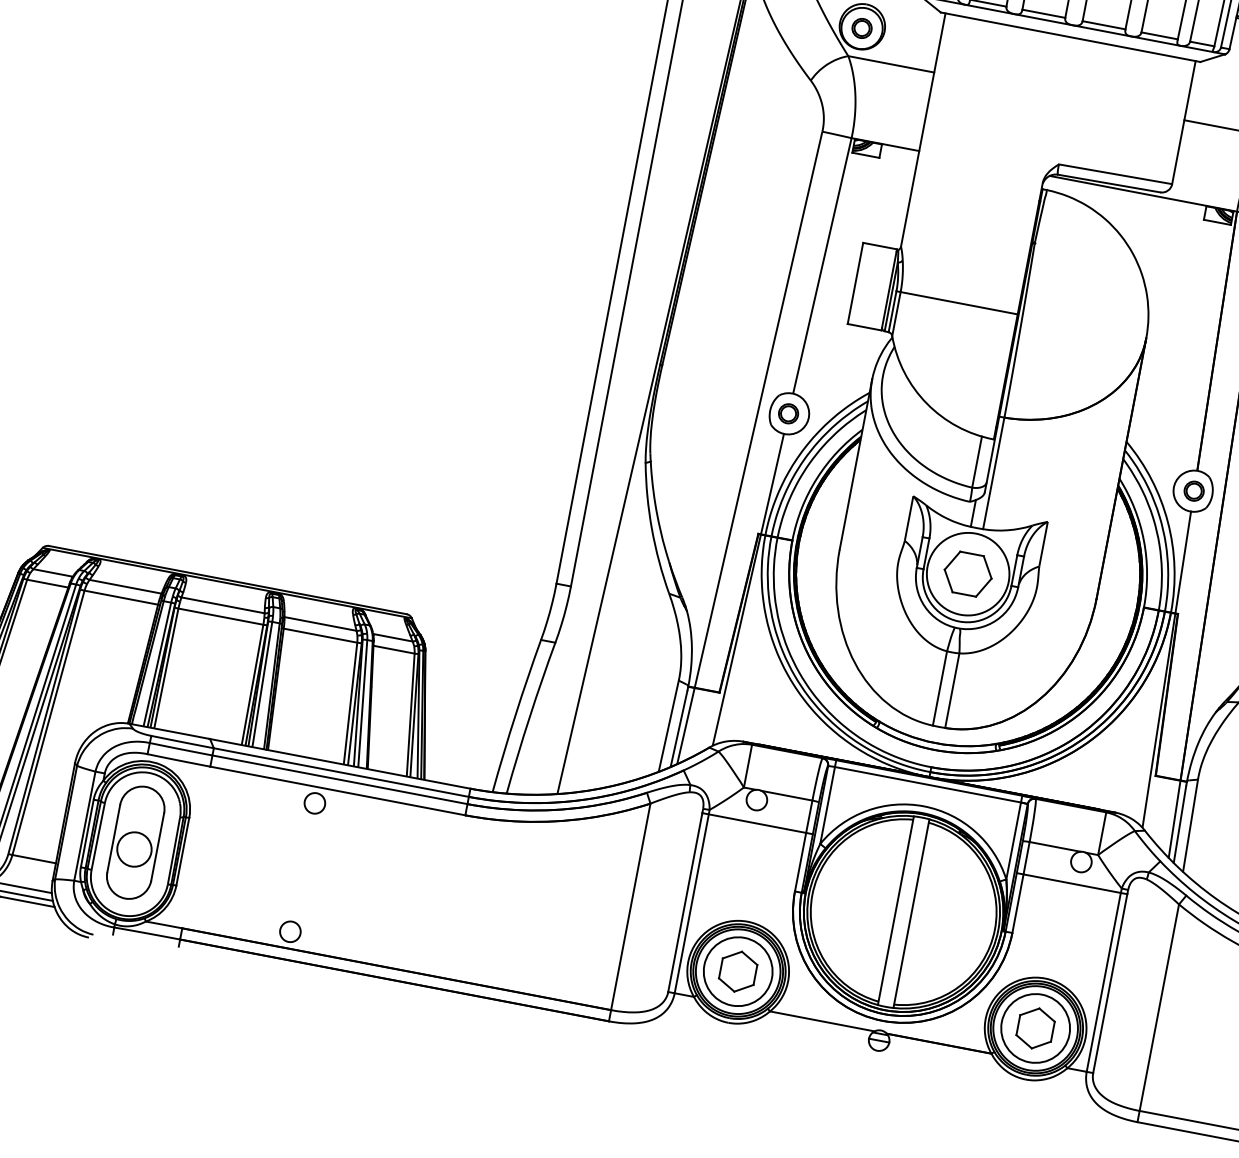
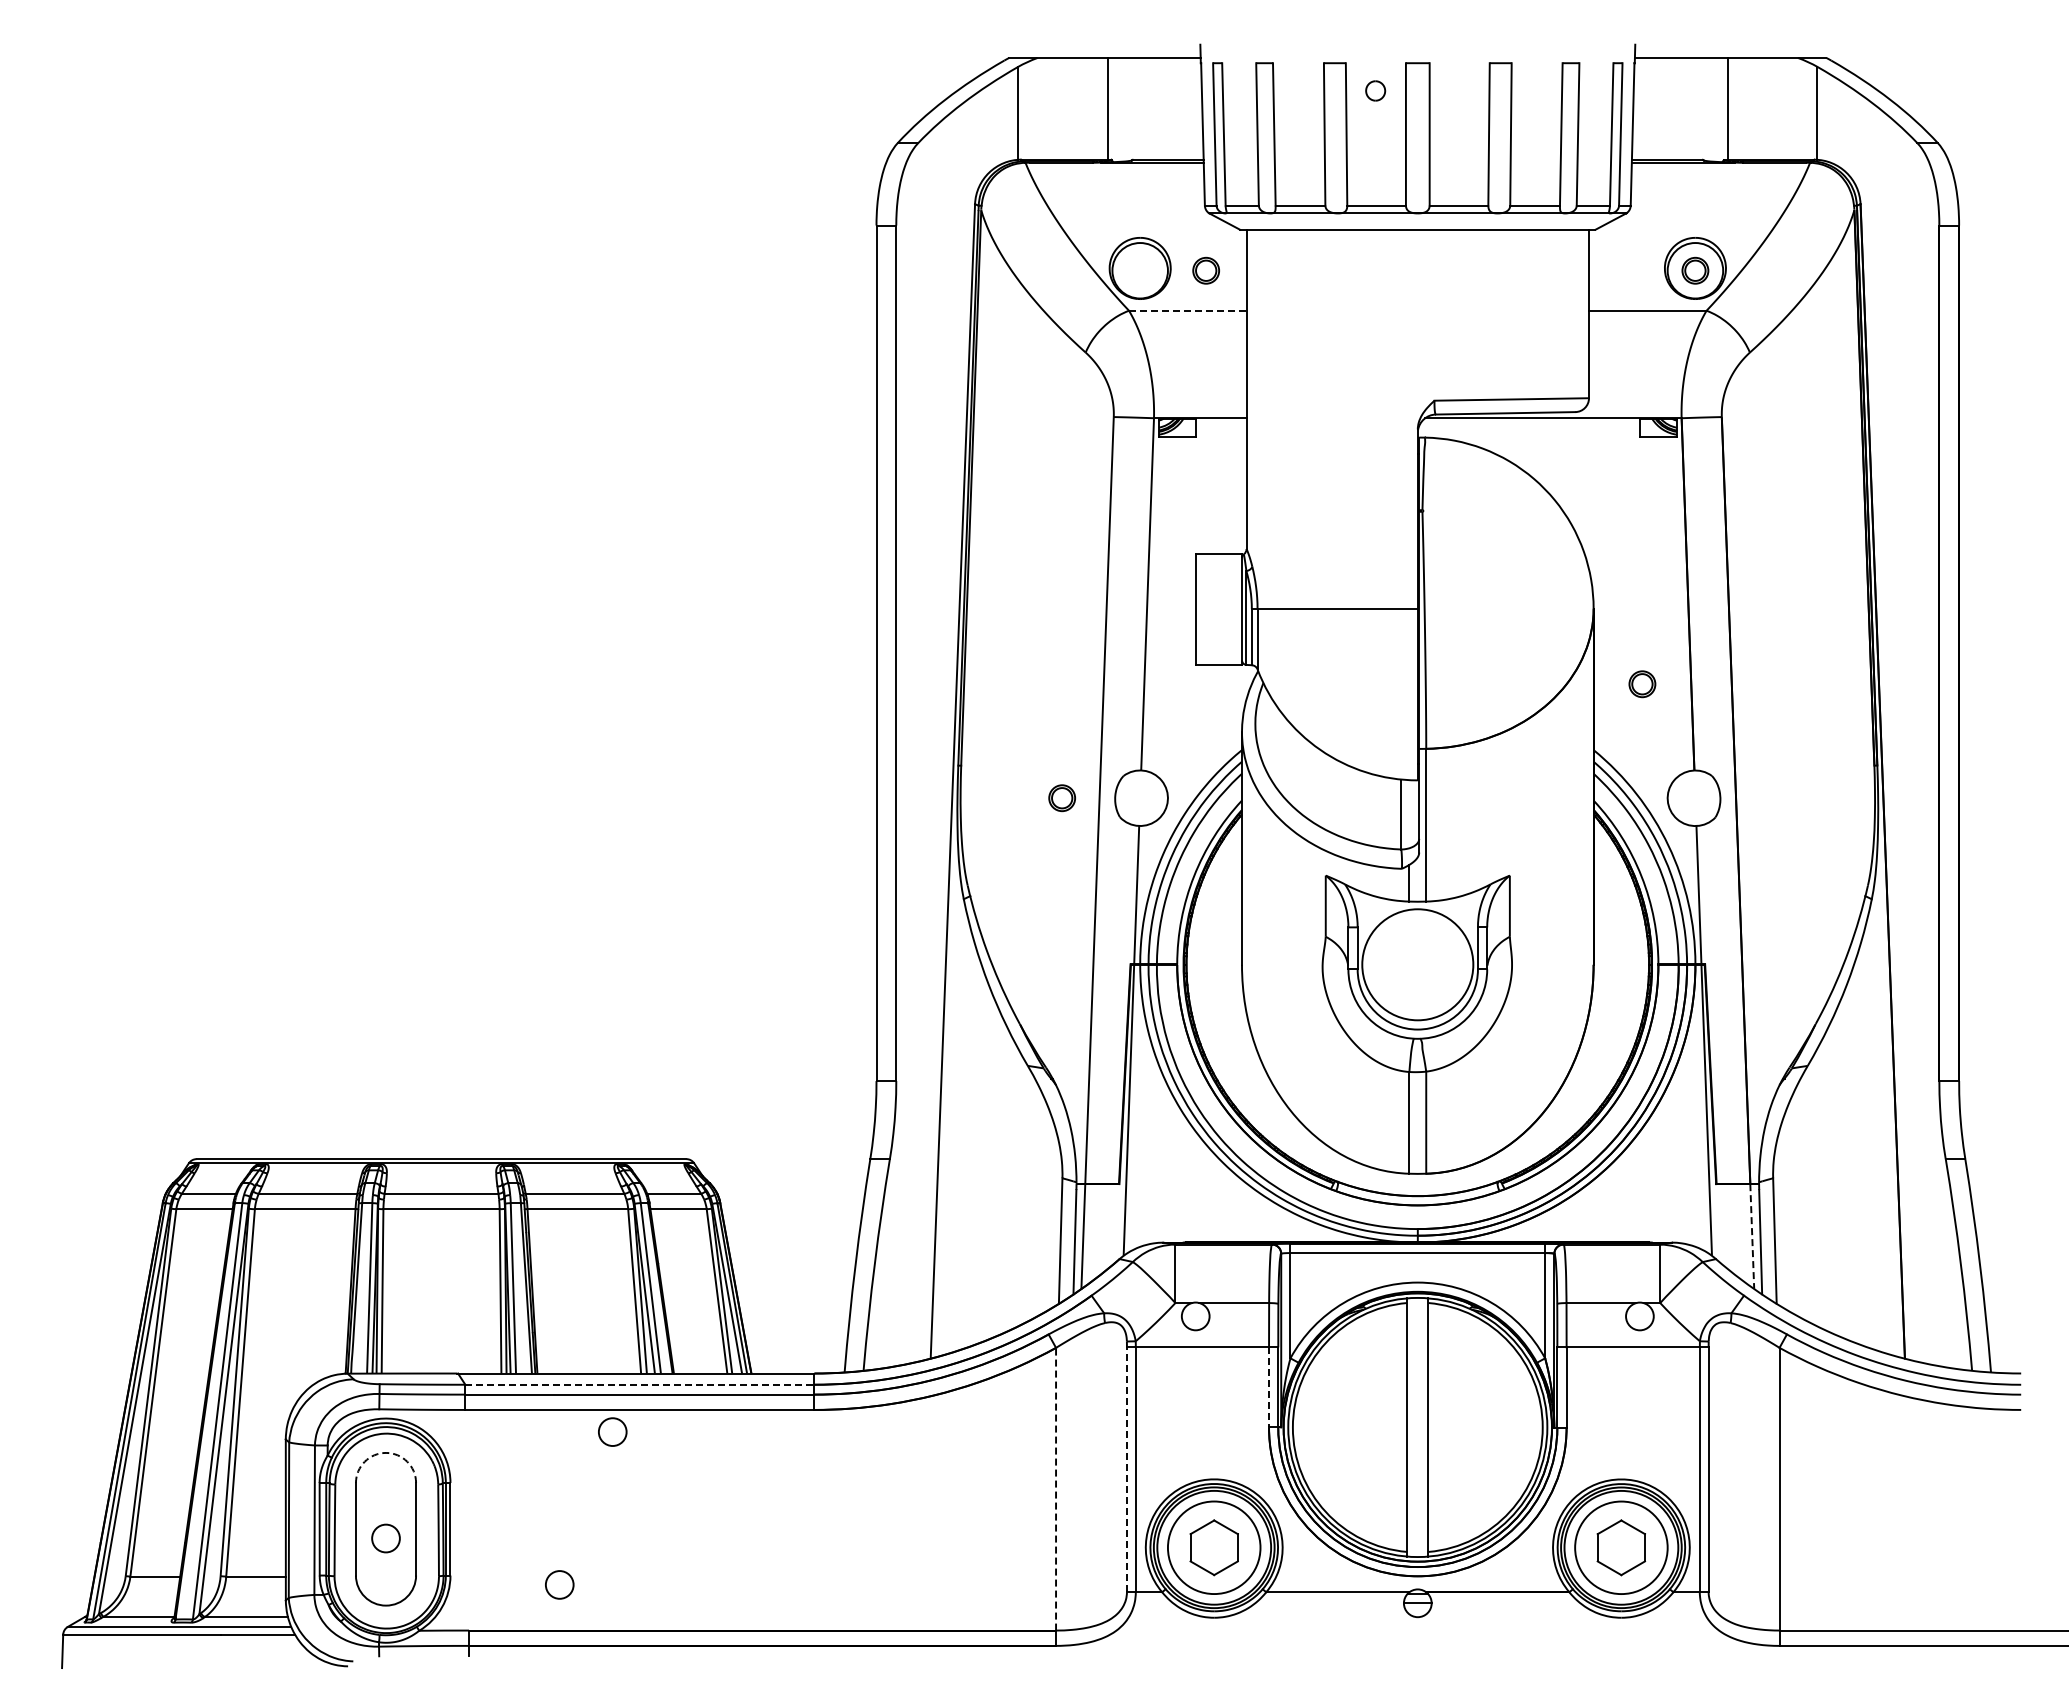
part: (861, 28) -> (1205, 270), moved
line: (891, 64) -> (1187, 310), solid -> dashed
part: (788, 413) -> (1061, 798), moved
part: (1194, 491) -> (1642, 684), moved
part: (967, 573) -> (1417, 964), removed
line: (341, 772) -> (639, 1384), solid -> dashed
arc: (146, 786) -> (386, 1452), solid -> dashed
line: (1174, 819) -> (1752, 1236), solid -> dashed
circle: (134, 849) -> (385, 1538), size x0.6
line: (800, 862) -> (1269, 1387), solid -> dashed
line: (685, 902) -> (1126, 1469), solid -> dashed
line: (631, 906) -> (1056, 1488), solid -> dashed
circle: (290, 931) -> (559, 1584), moved

